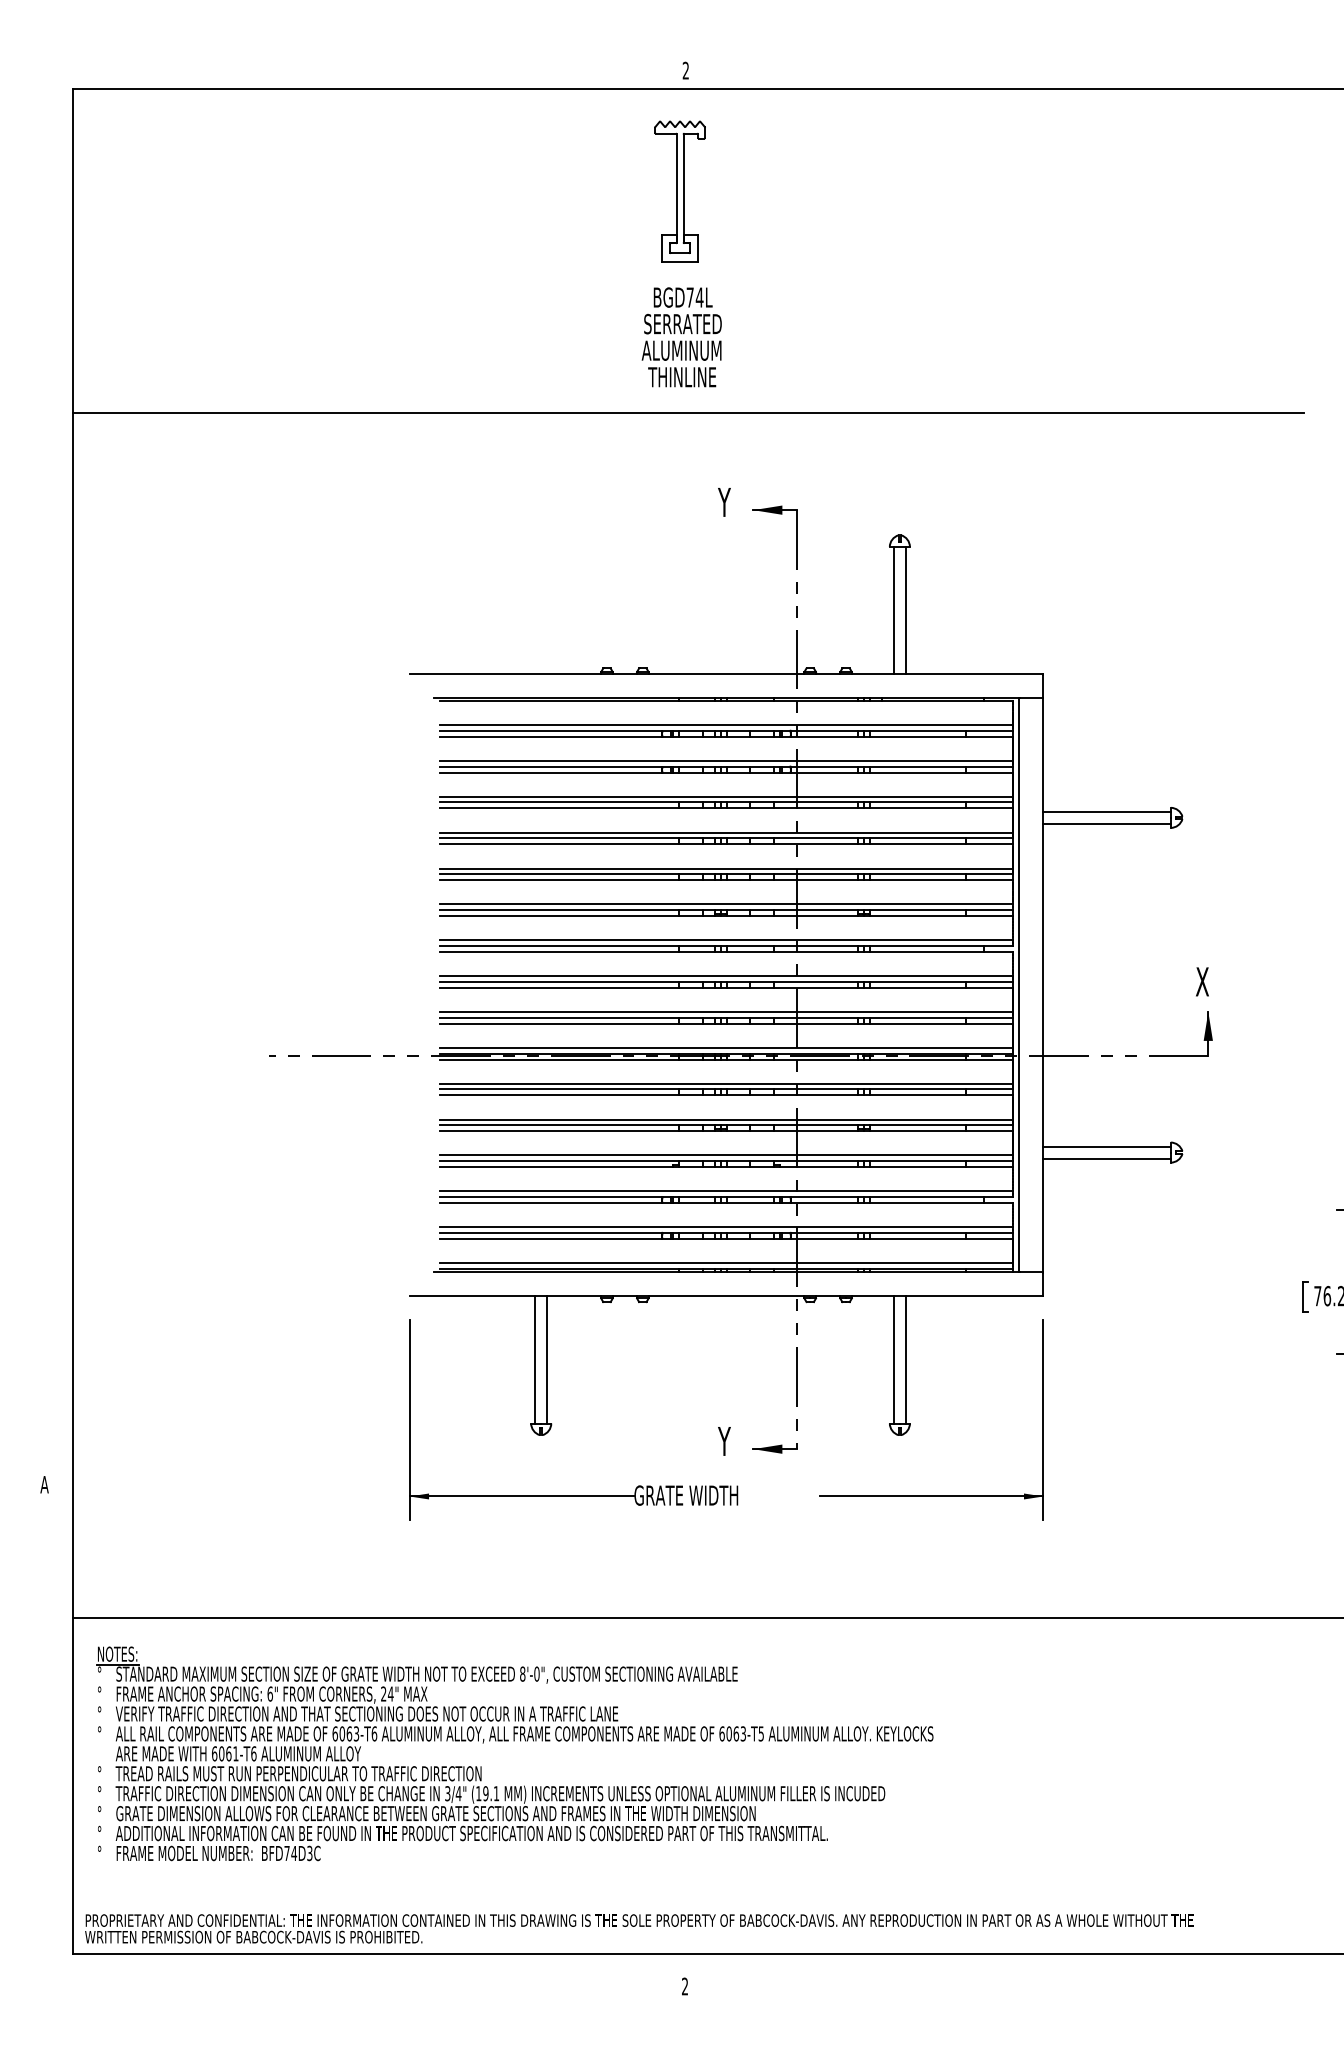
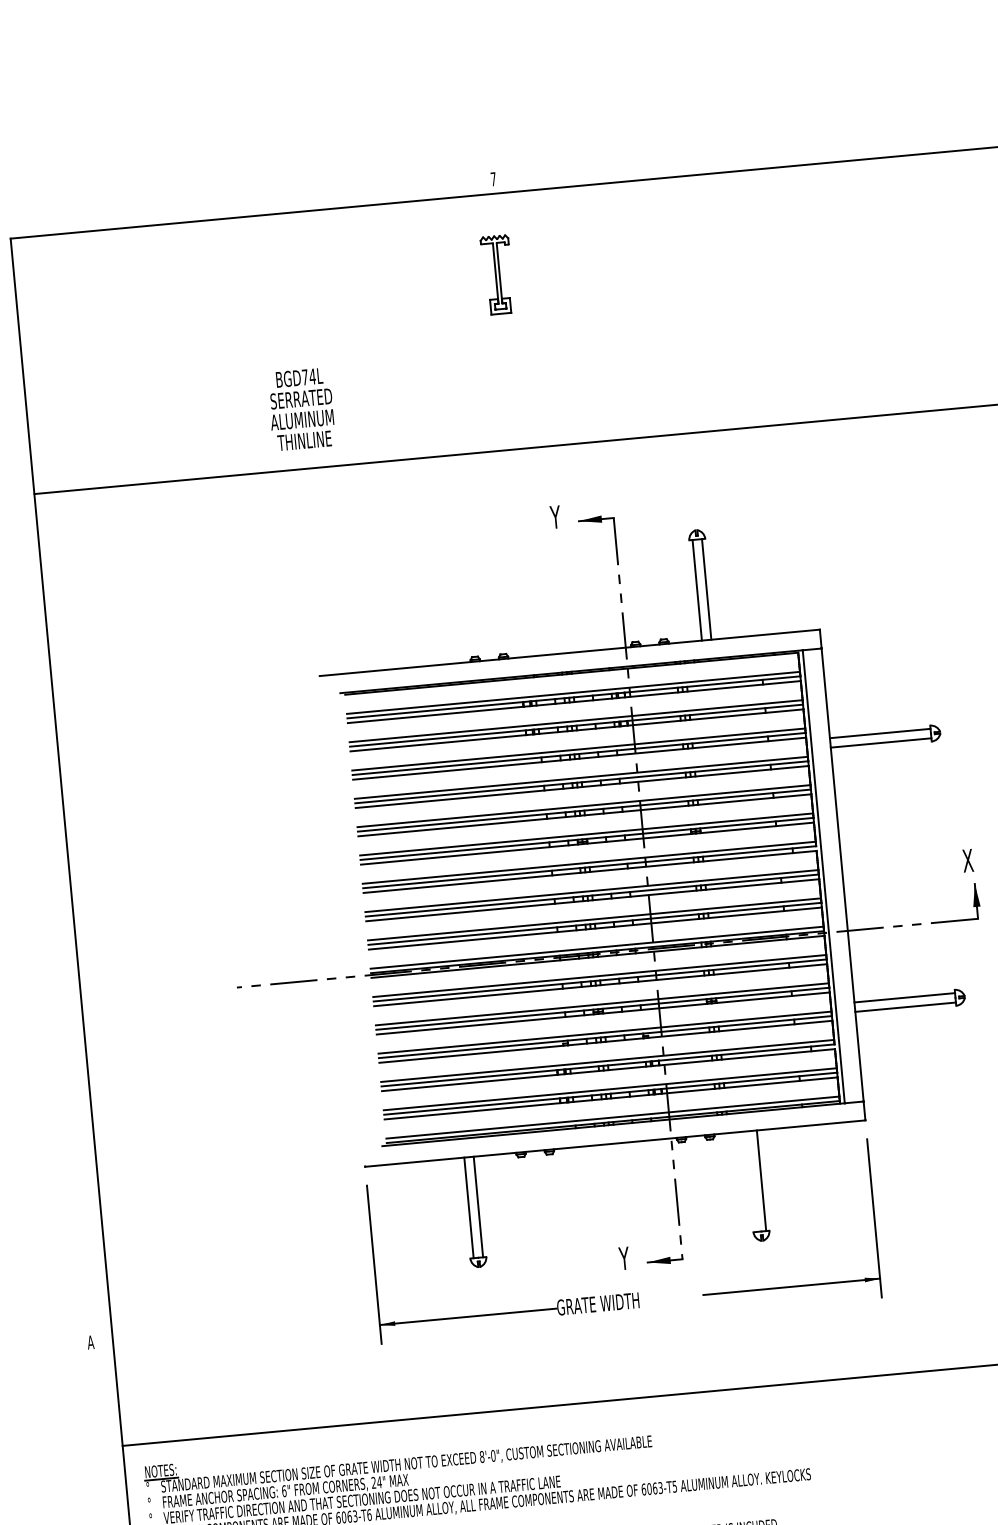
text: (685, 70) -> (493, 179), 2 -> 7
part: (679, 191) -> (497, 275), size x0.7
text: (681, 337) -> (301, 409), moved
line: (893, 1359) -> (751, 1181), removed

